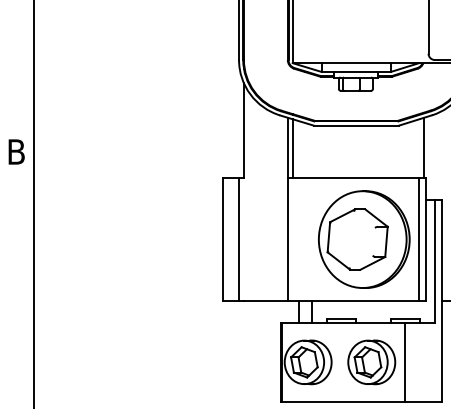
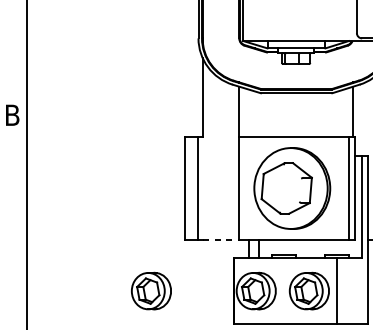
line: (292, 148) -> (243, 112), removed
part: (364, 239) -> (292, 188), moved
line: (266, 301) -> (221, 240), solid -> dashed
part: (182, 362) -> (151, 291), added

